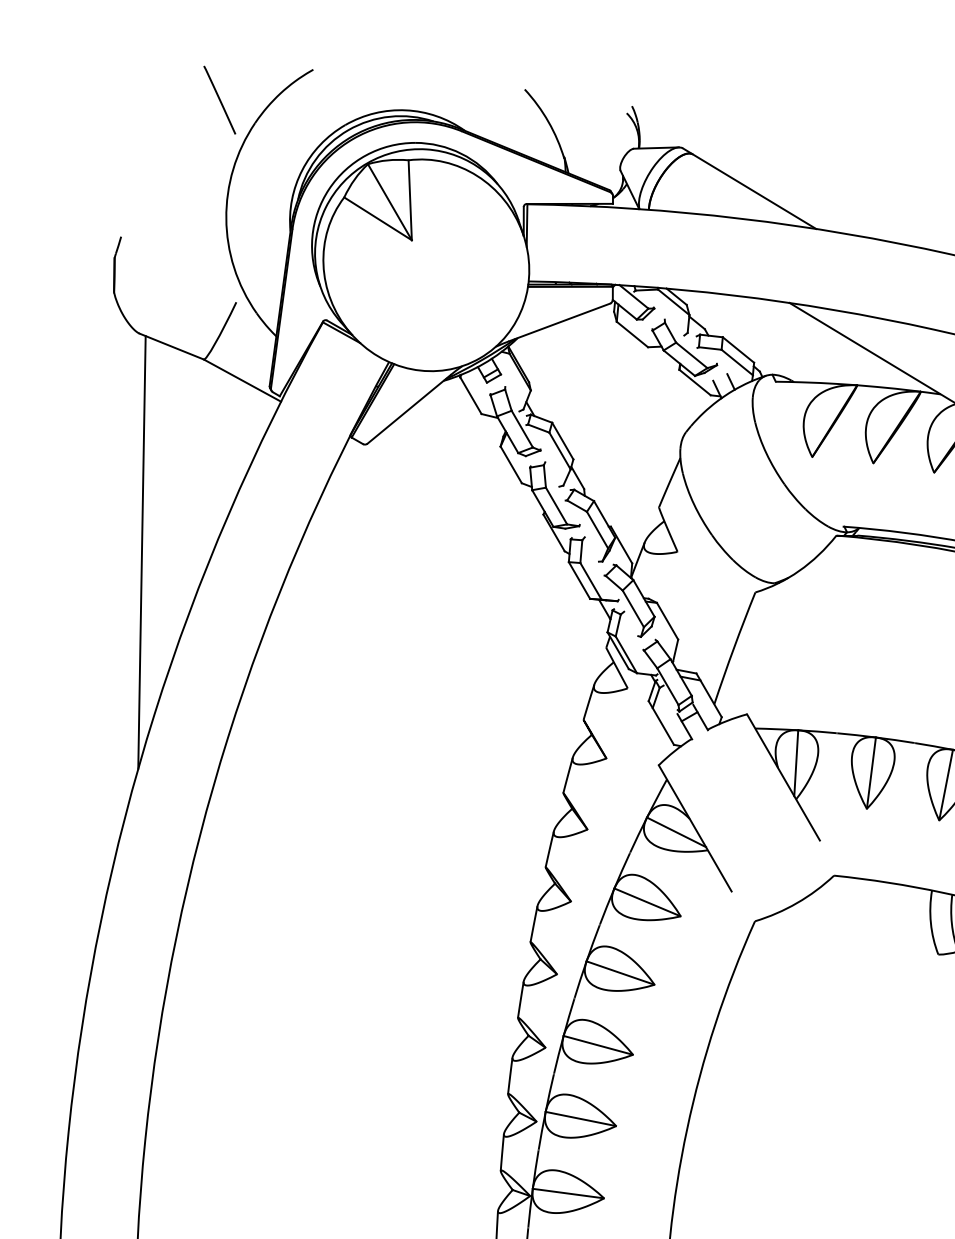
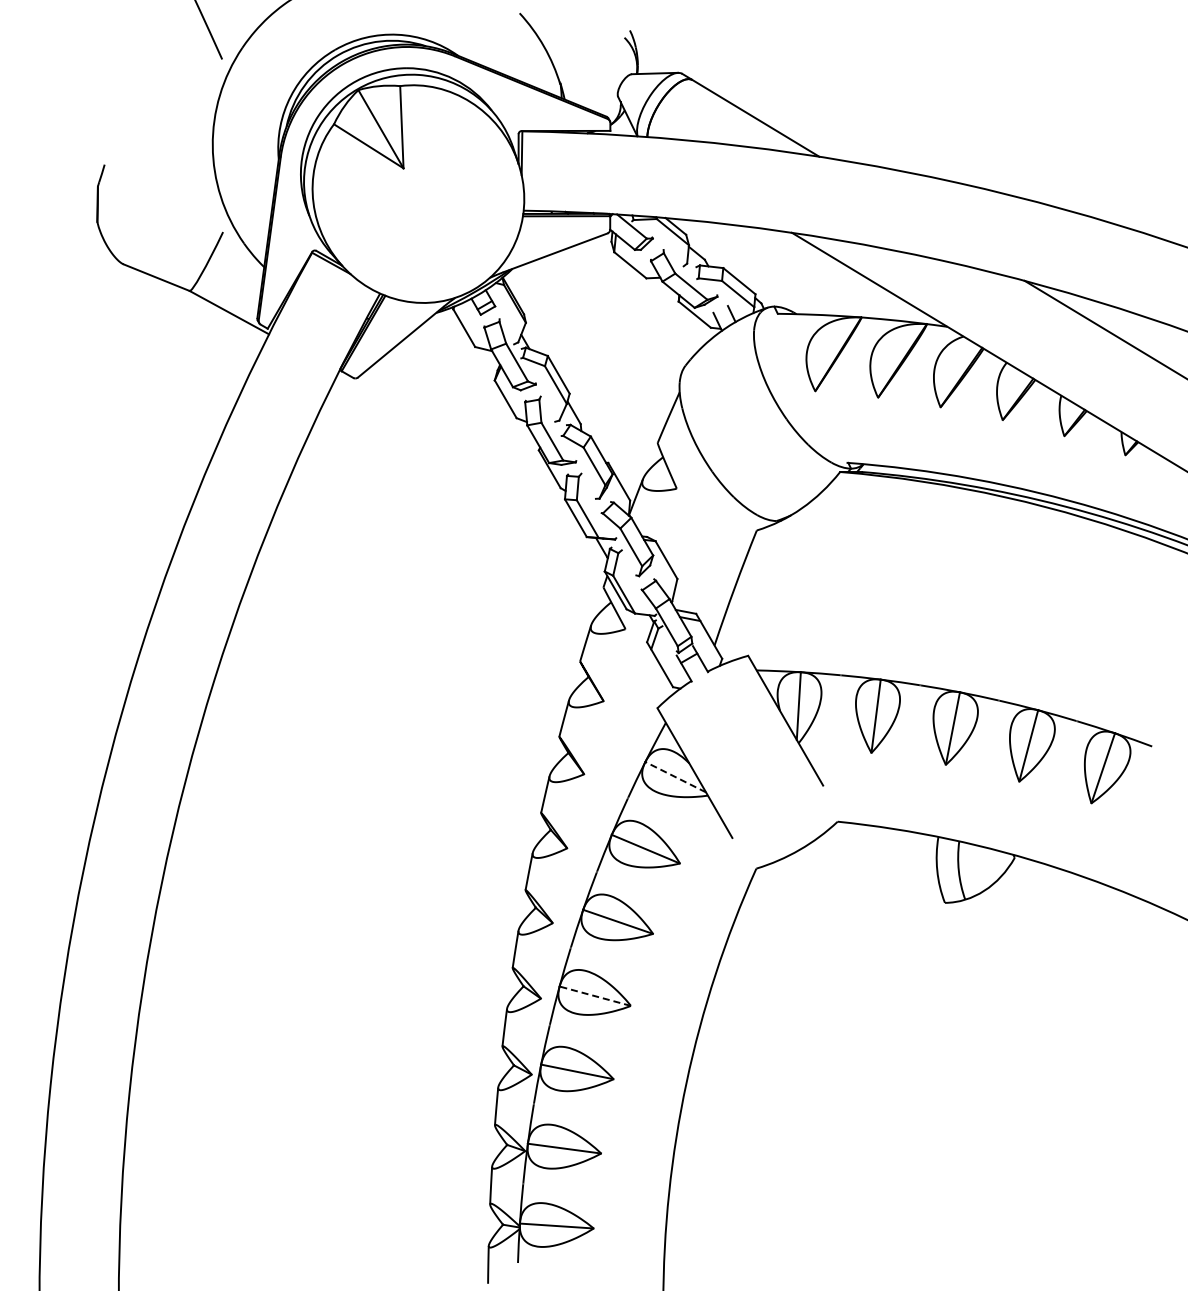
line: (141, 551) -> (125, 488), removed
line: (676, 832) -> (675, 777), solid -> dashed
line: (598, 1045) -> (595, 996), solid -> dashed

